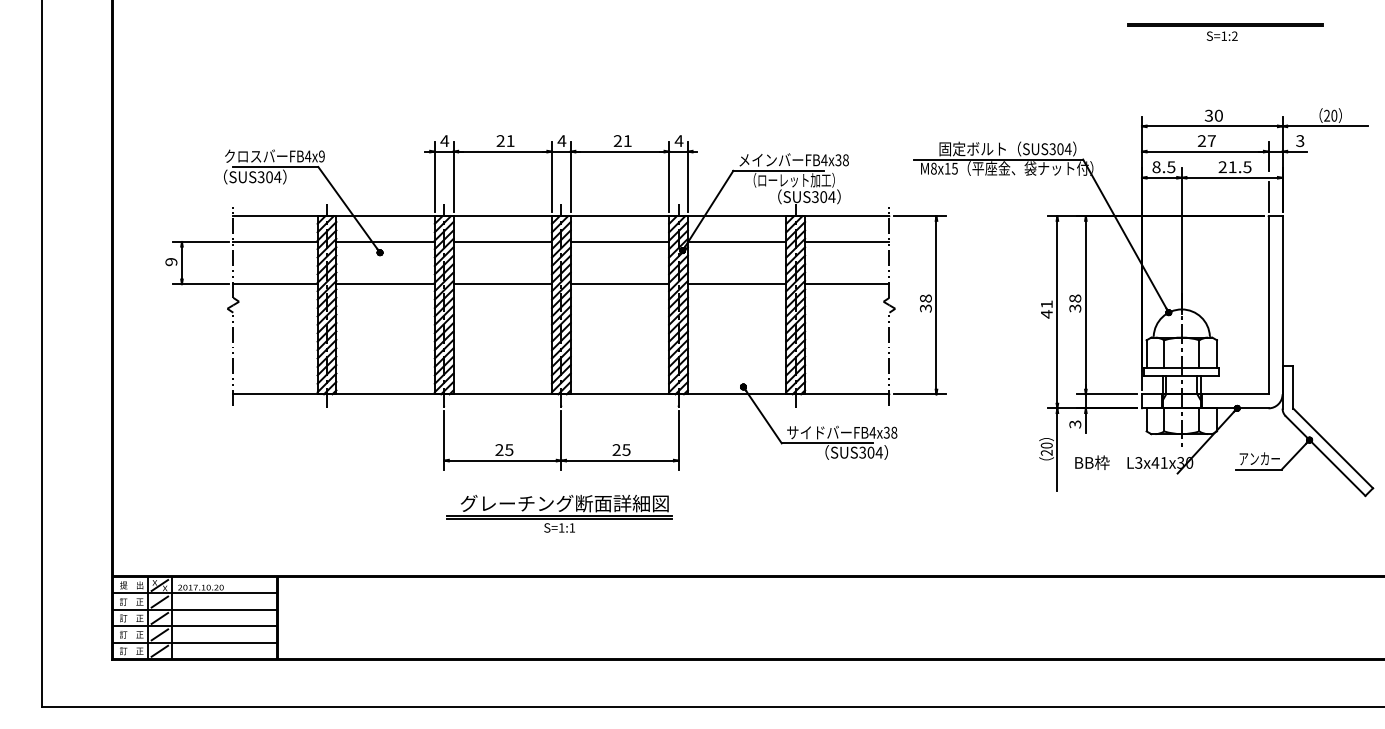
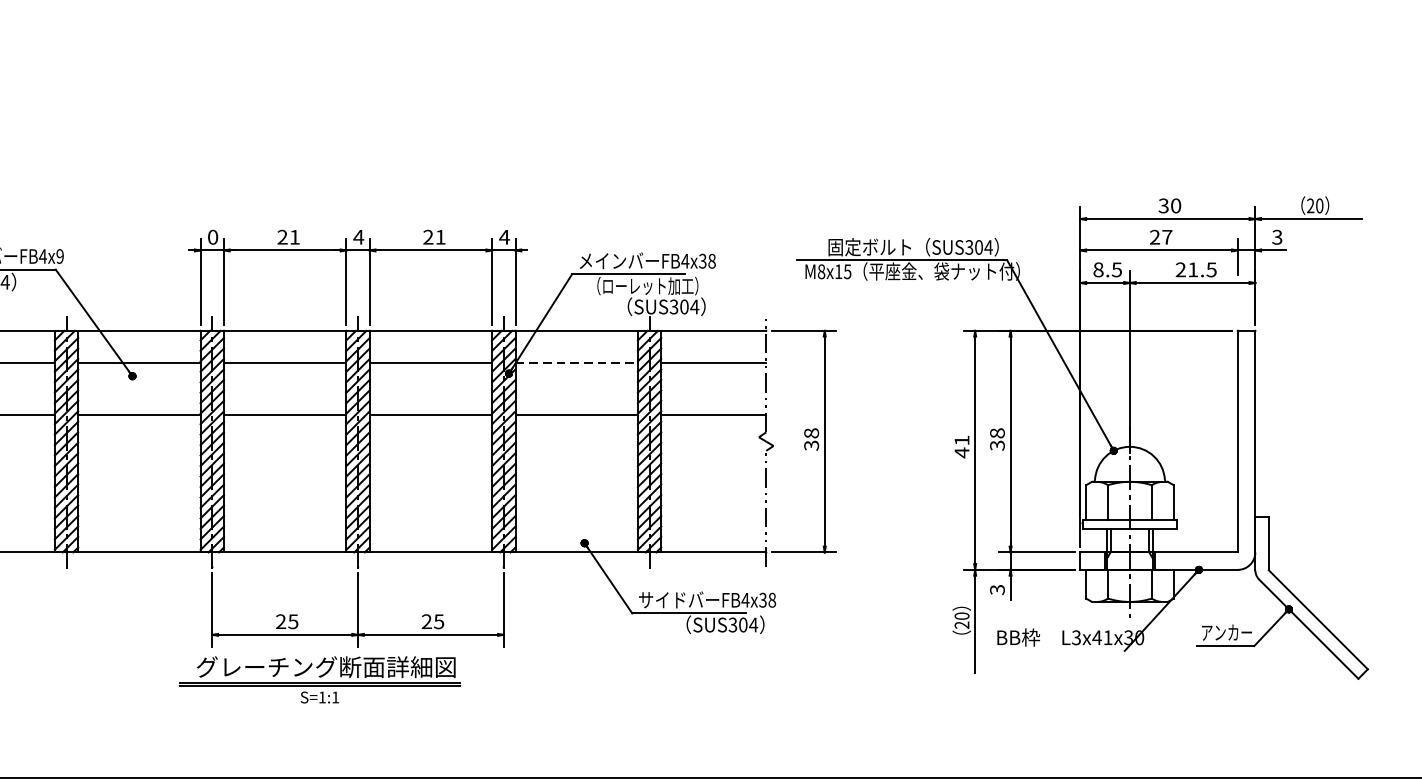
part: (1225, 31) -> (1184, 101), removed
text: (444, 141) -> (212, 237), 4 -> 0
line: (1268, 196) -> (1237, 306), removed
line: (737, 241) -> (577, 362), solid -> dashed
part: (559, 513) -> (319, 679), moved

